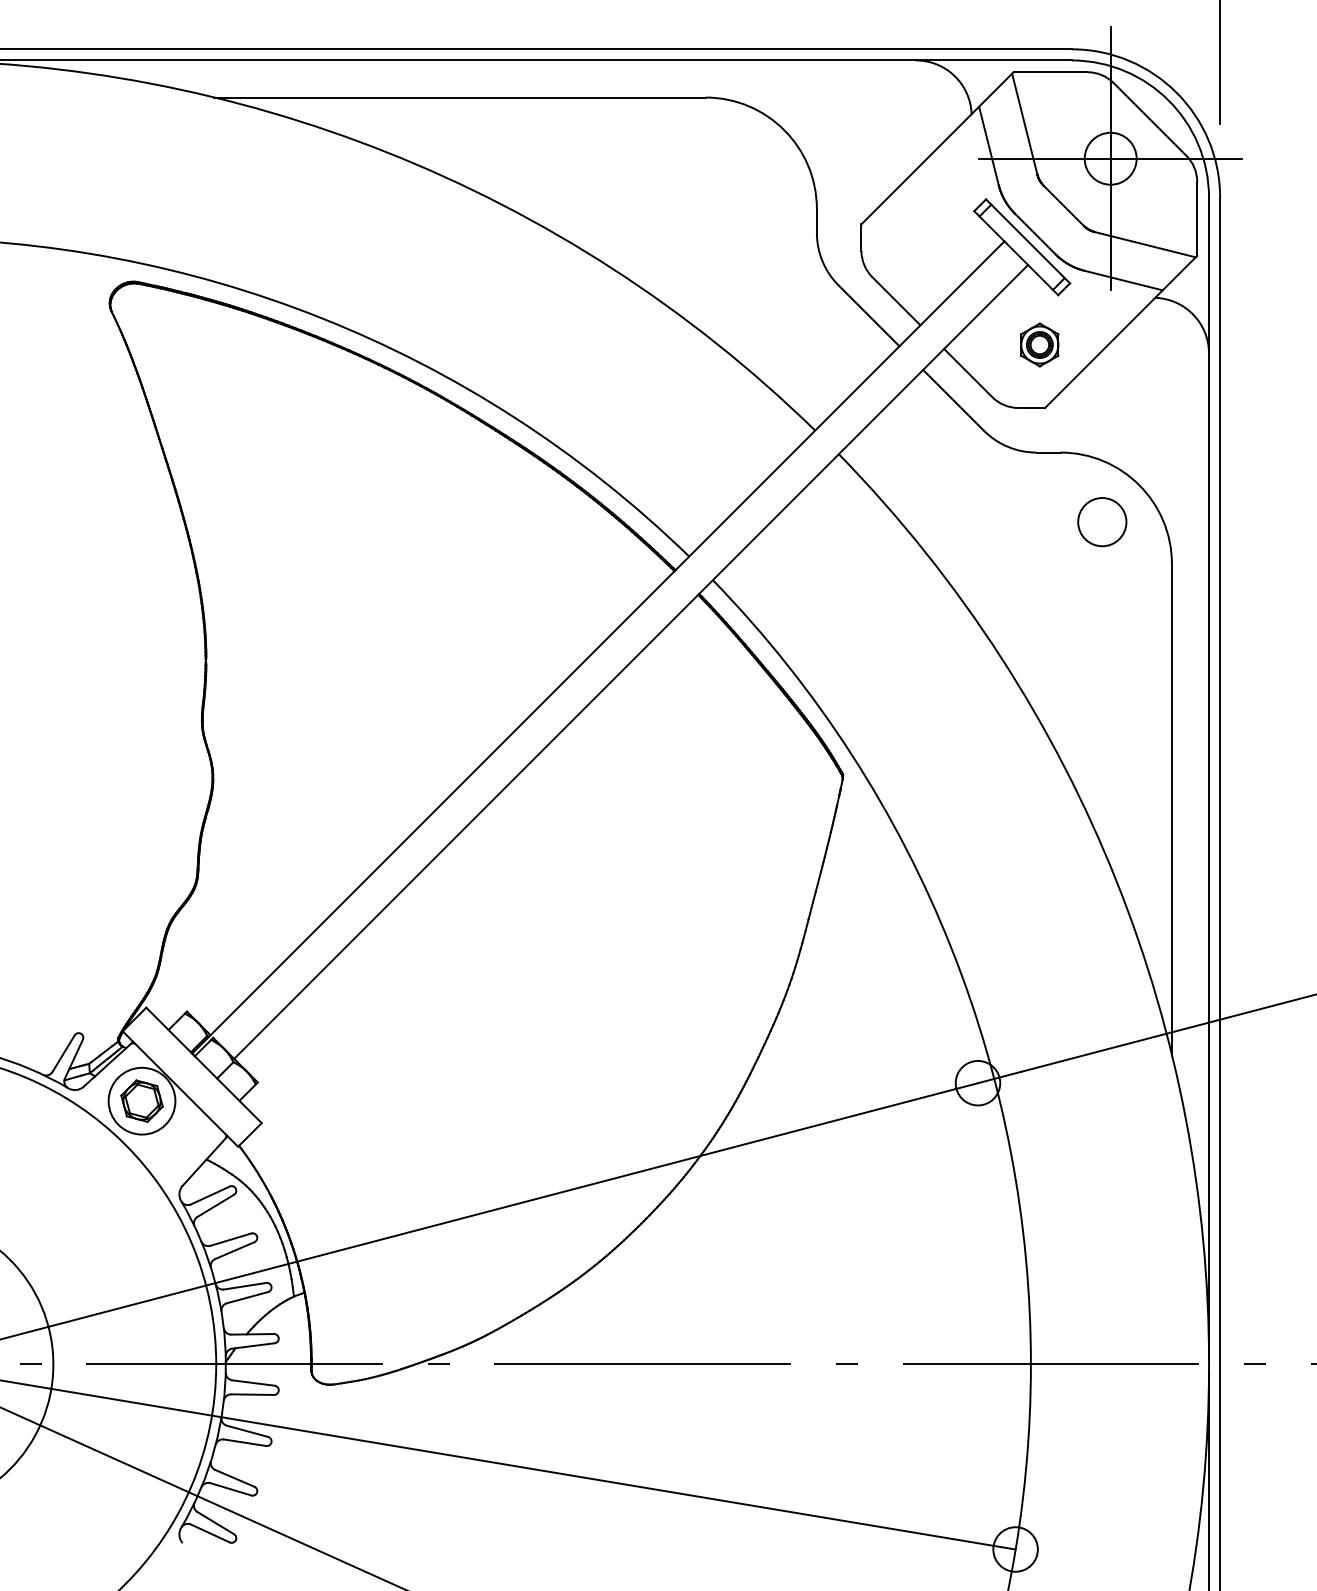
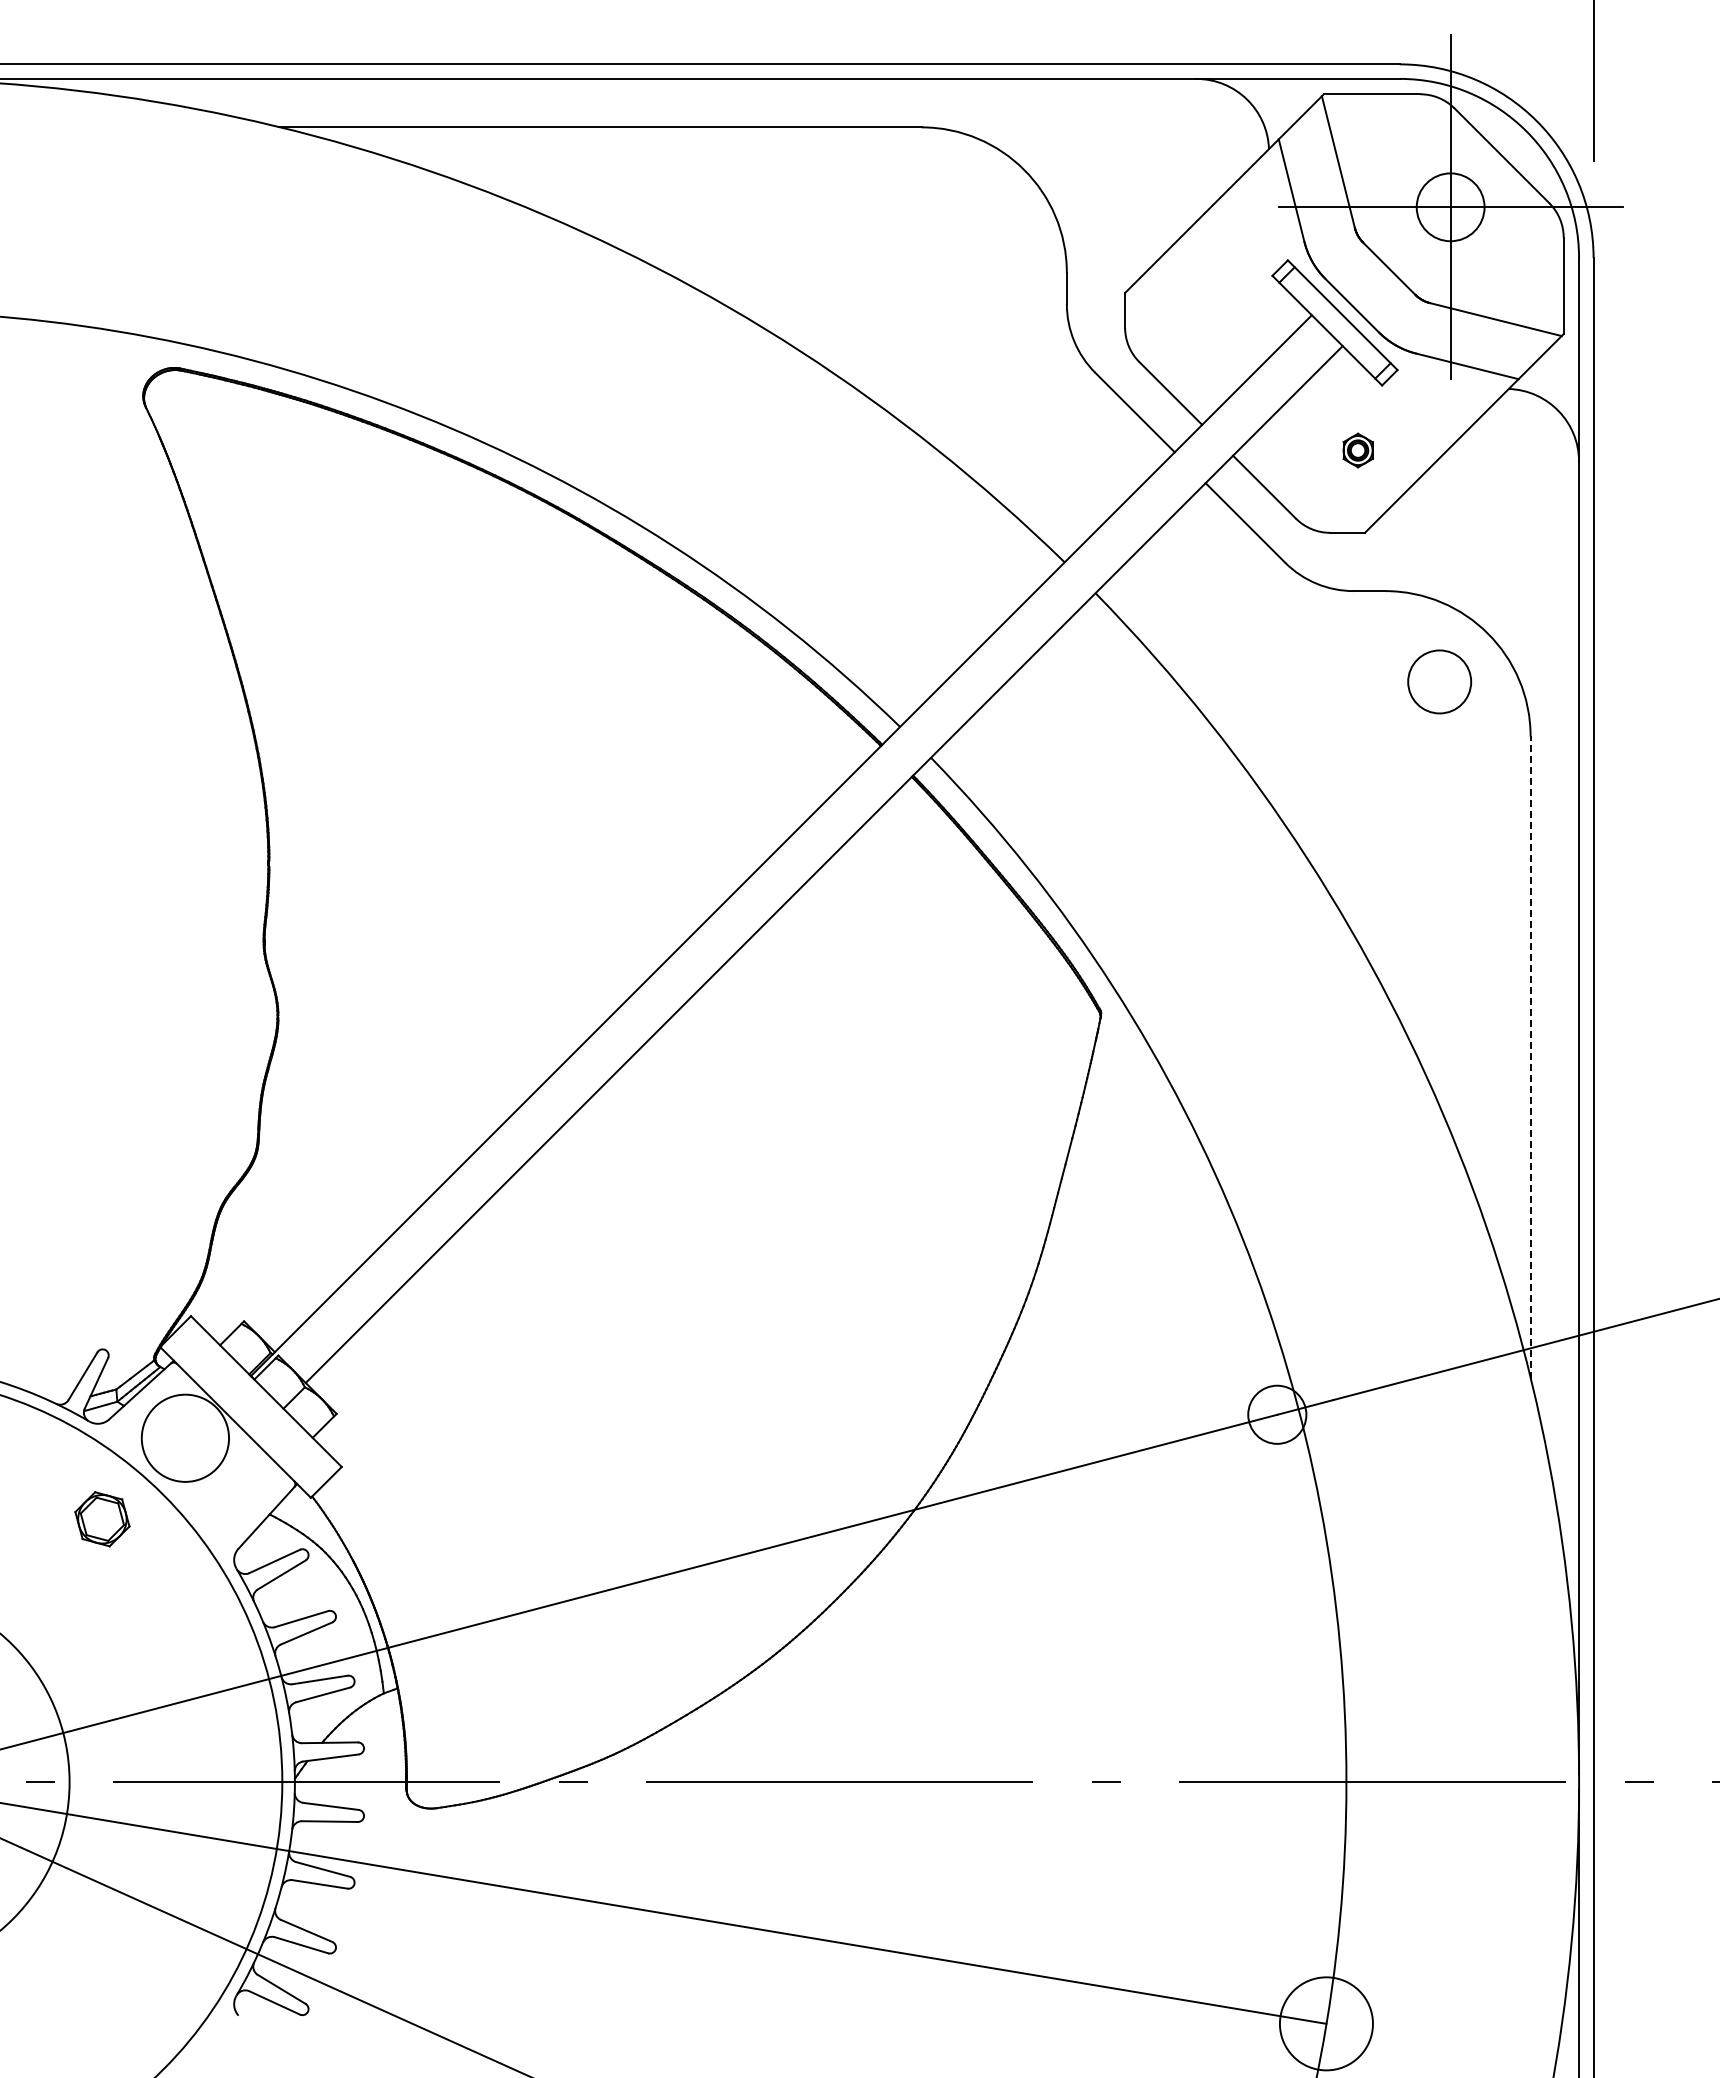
part: (1039, 344) -> (1357, 450), size x0.6
line: (1171, 809) -> (1530, 1057), solid -> dashed
part: (142, 1101) -> (102, 1519), moved
circle: (1015, 1549) -> (1326, 2023), size x1.6

